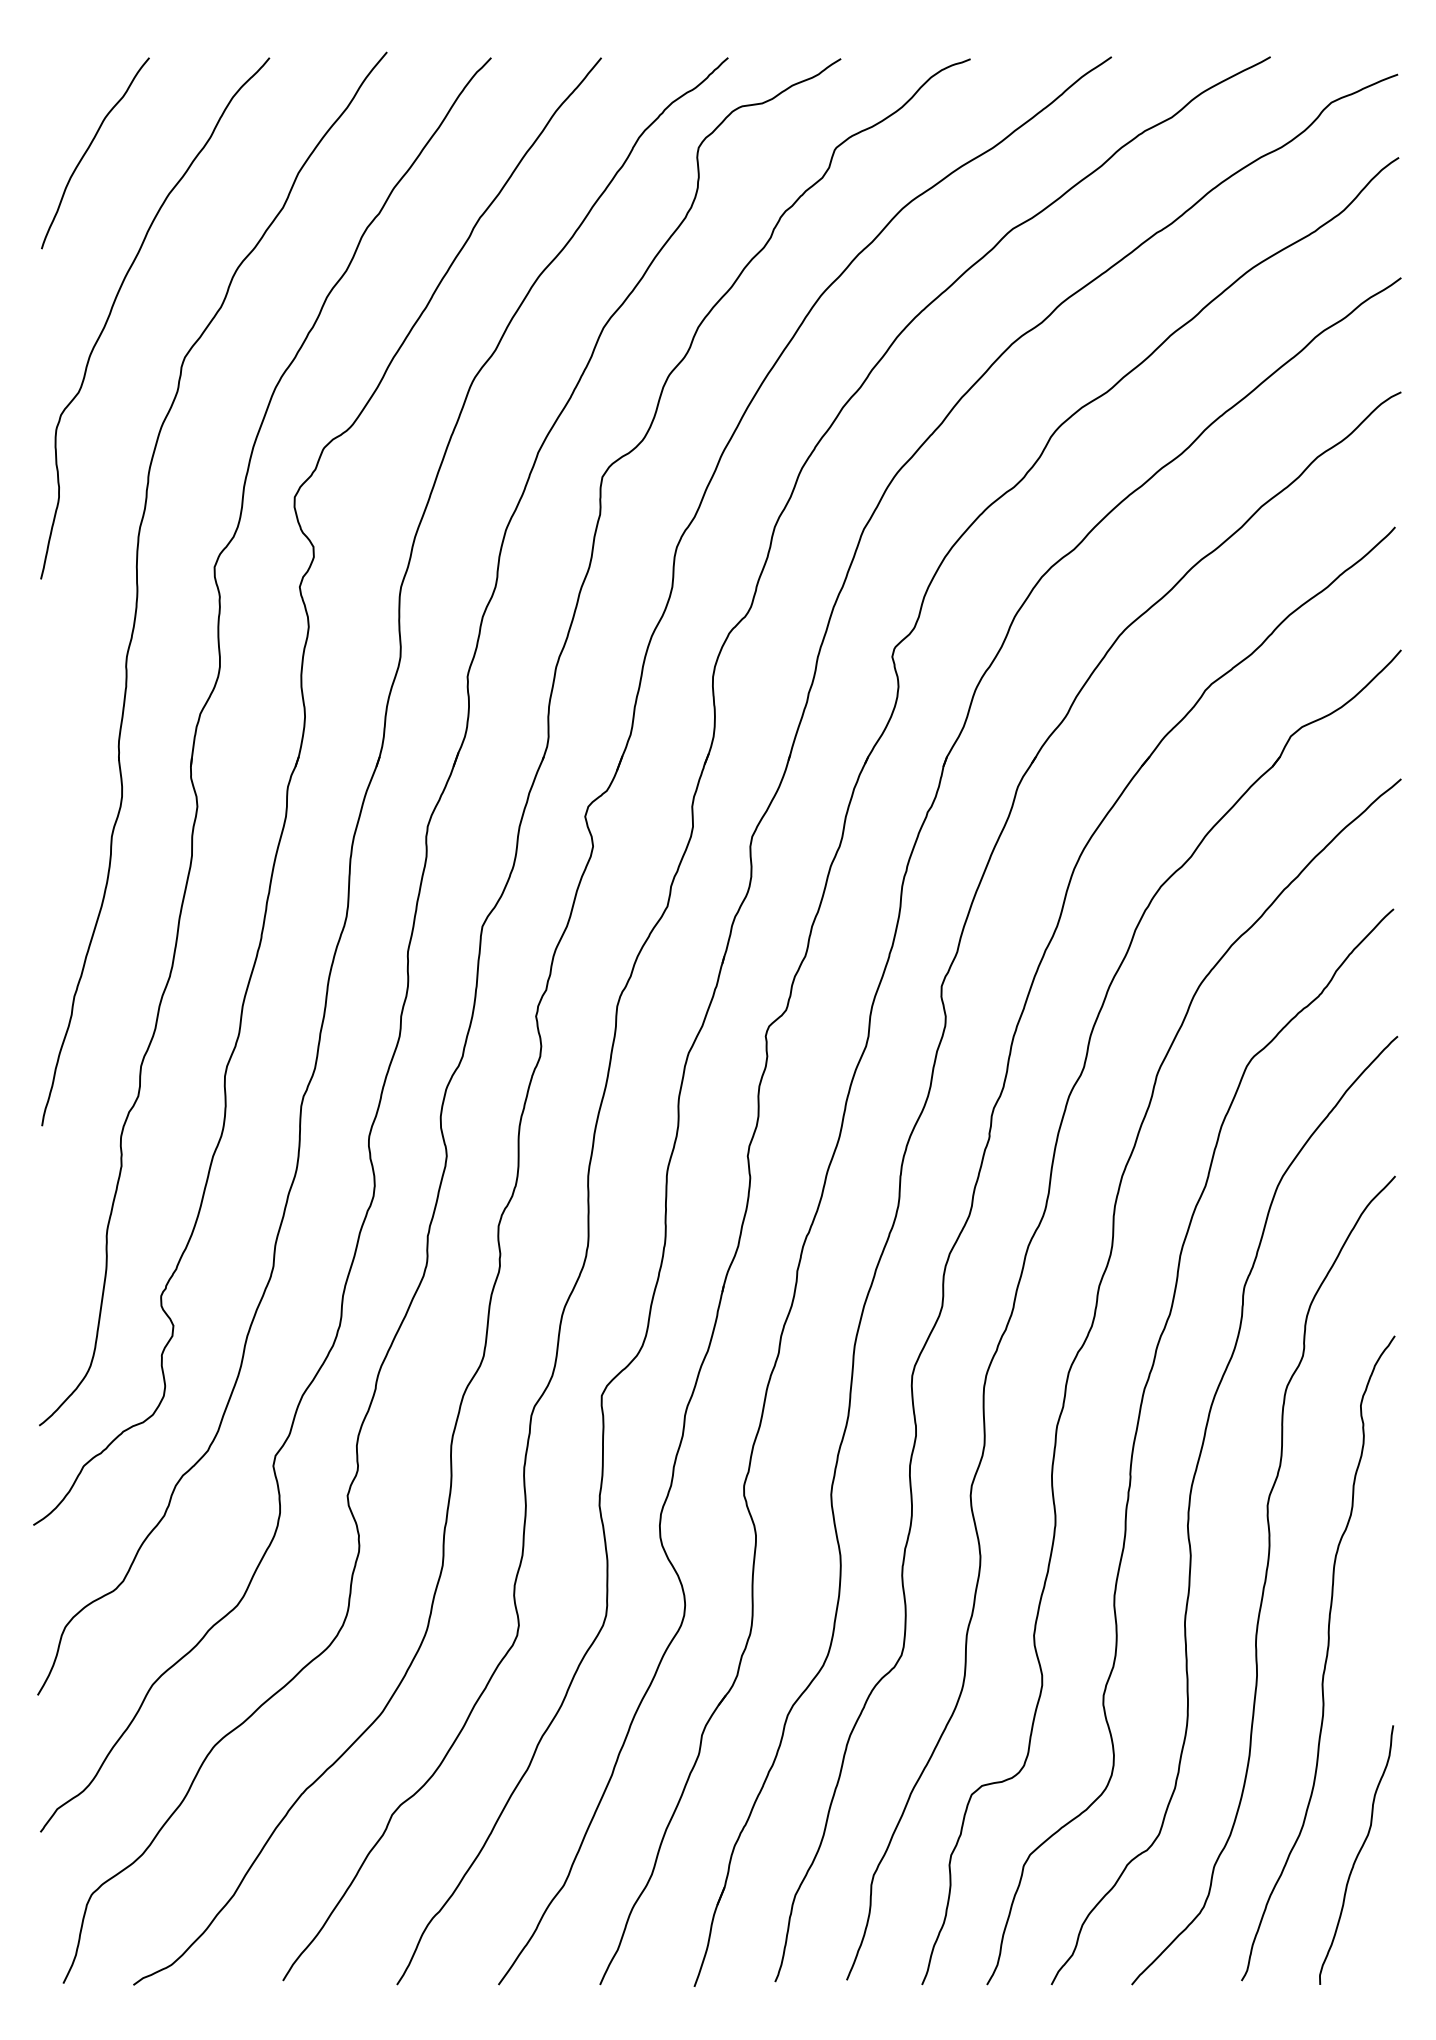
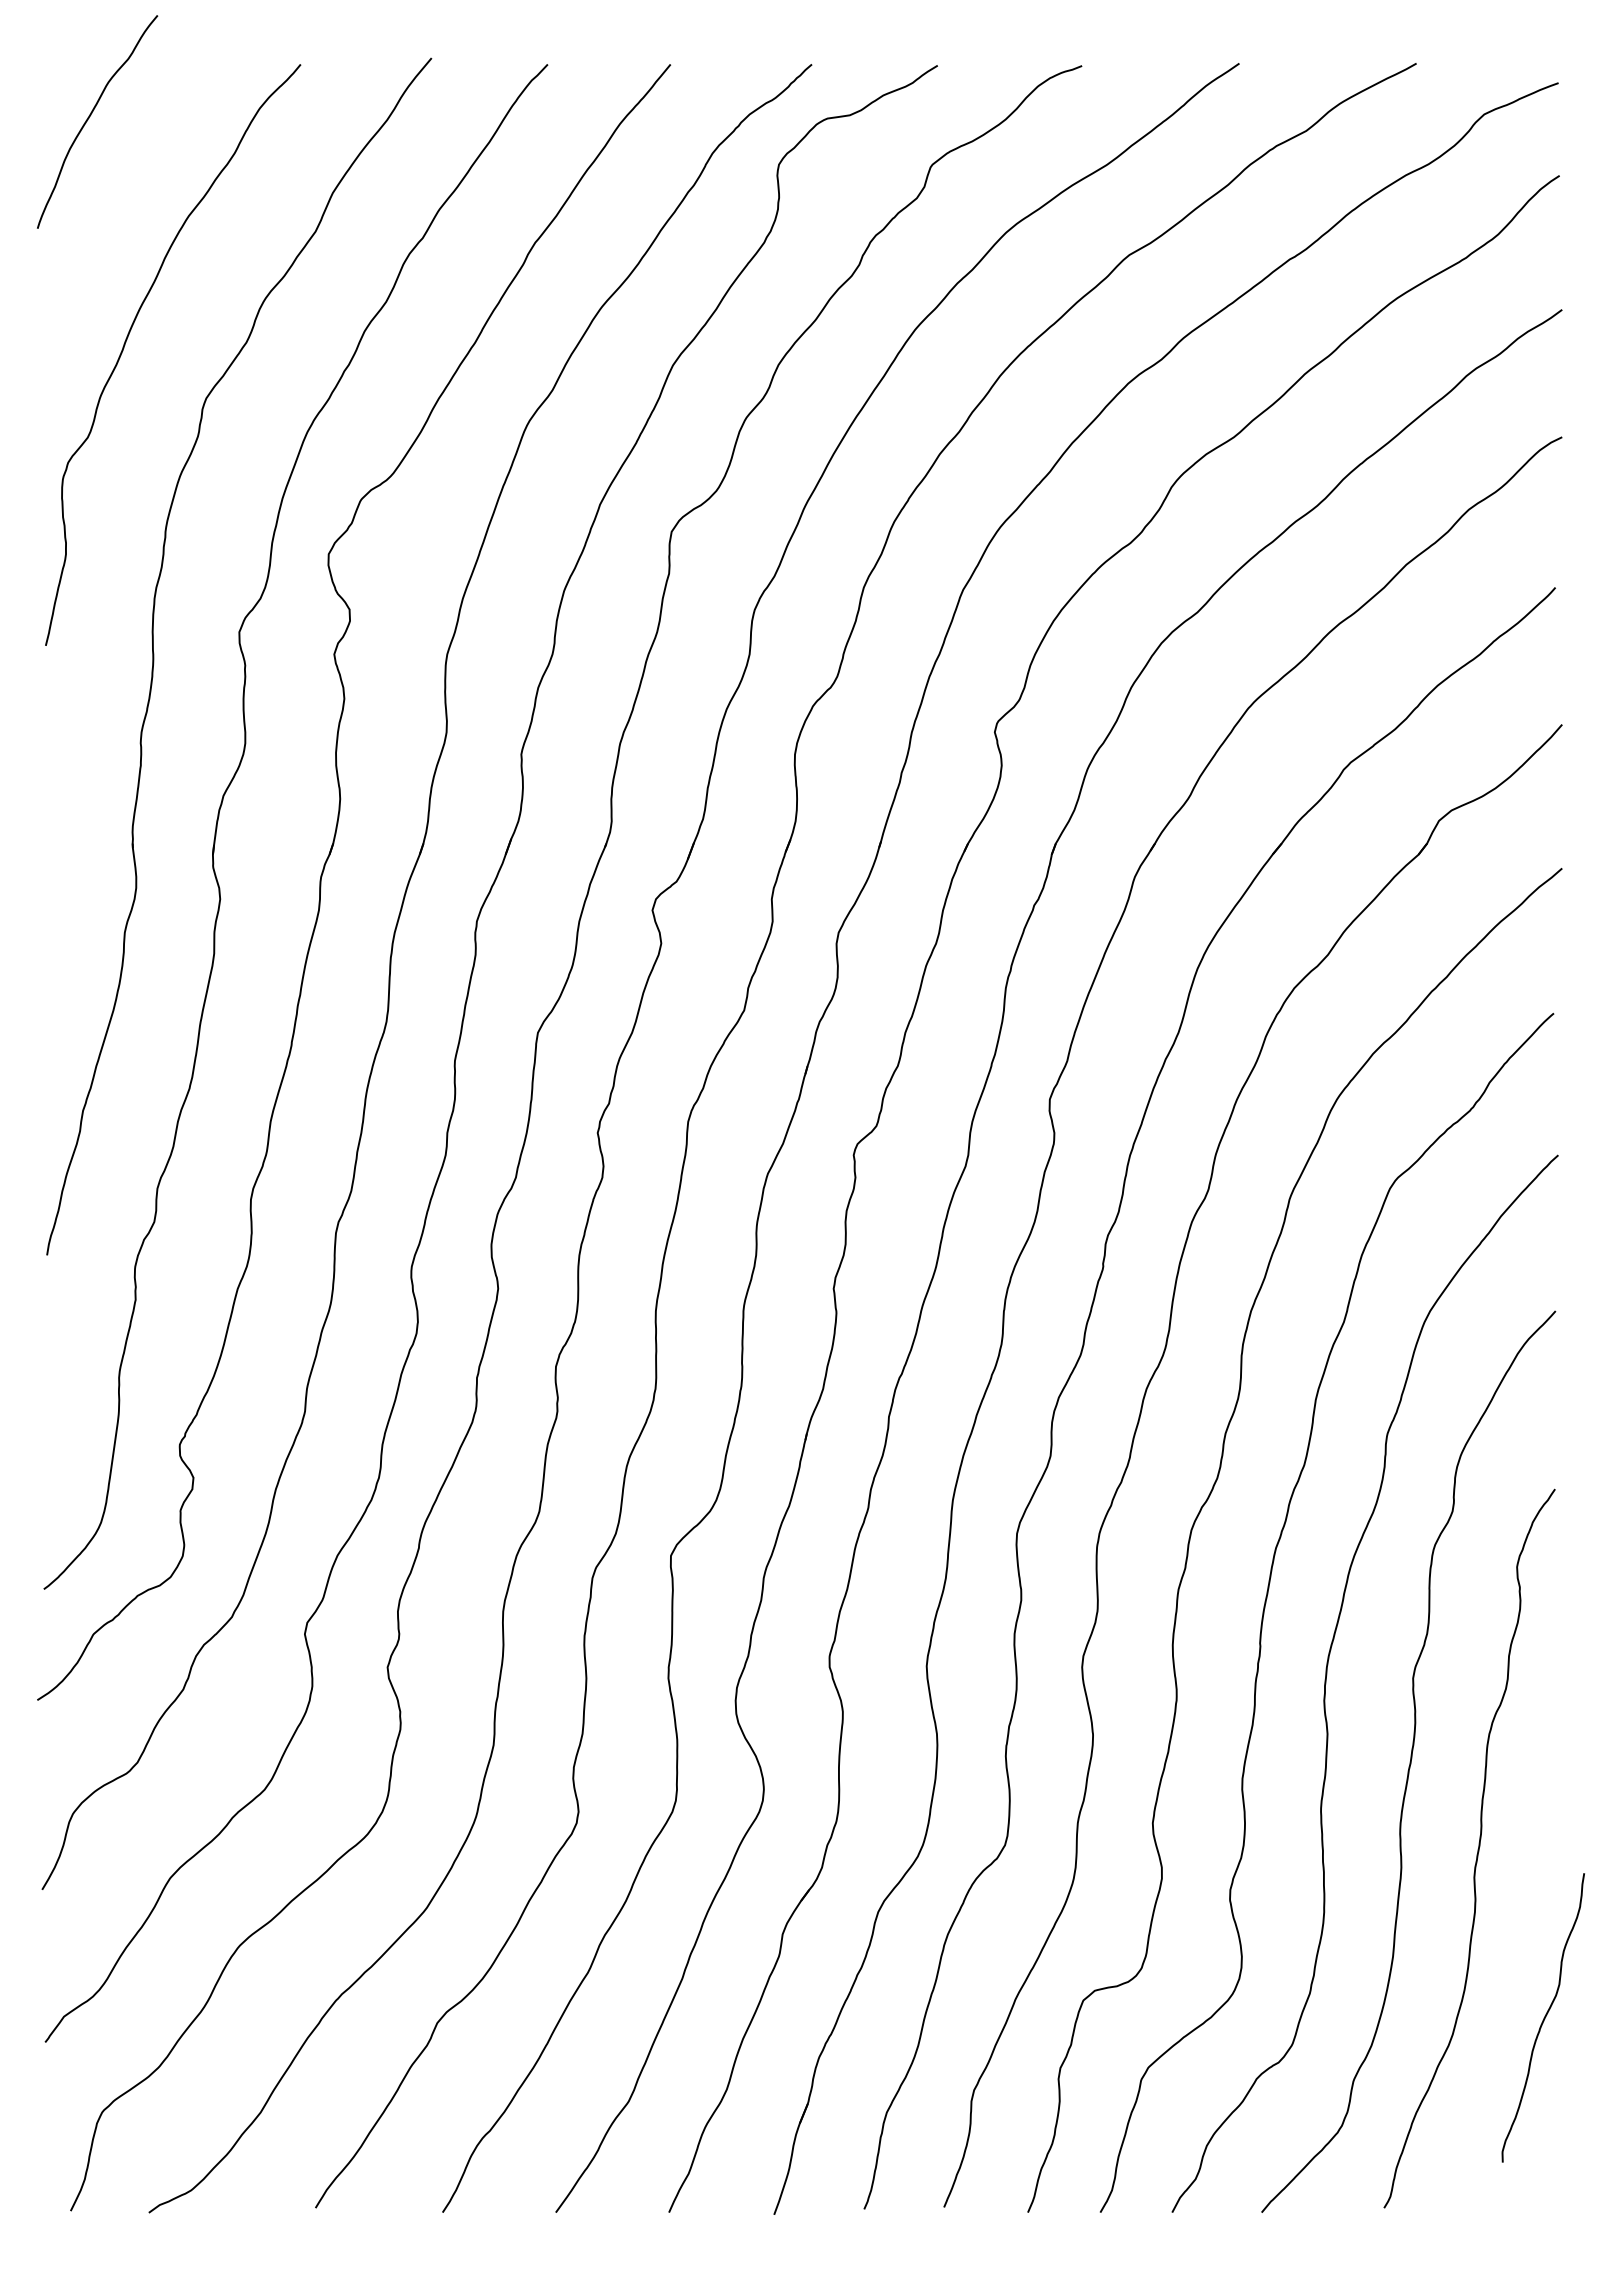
curve: (90, 147) -> (91, 115), moved
curve: (1356, 1855) -> (1543, 2018), moved

